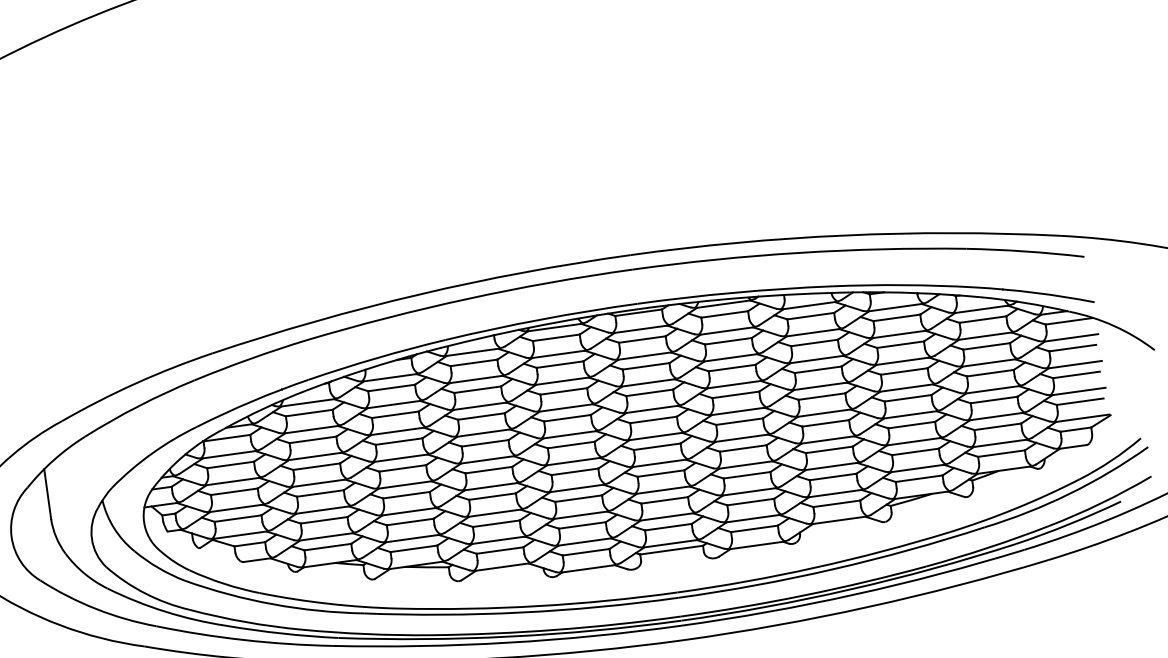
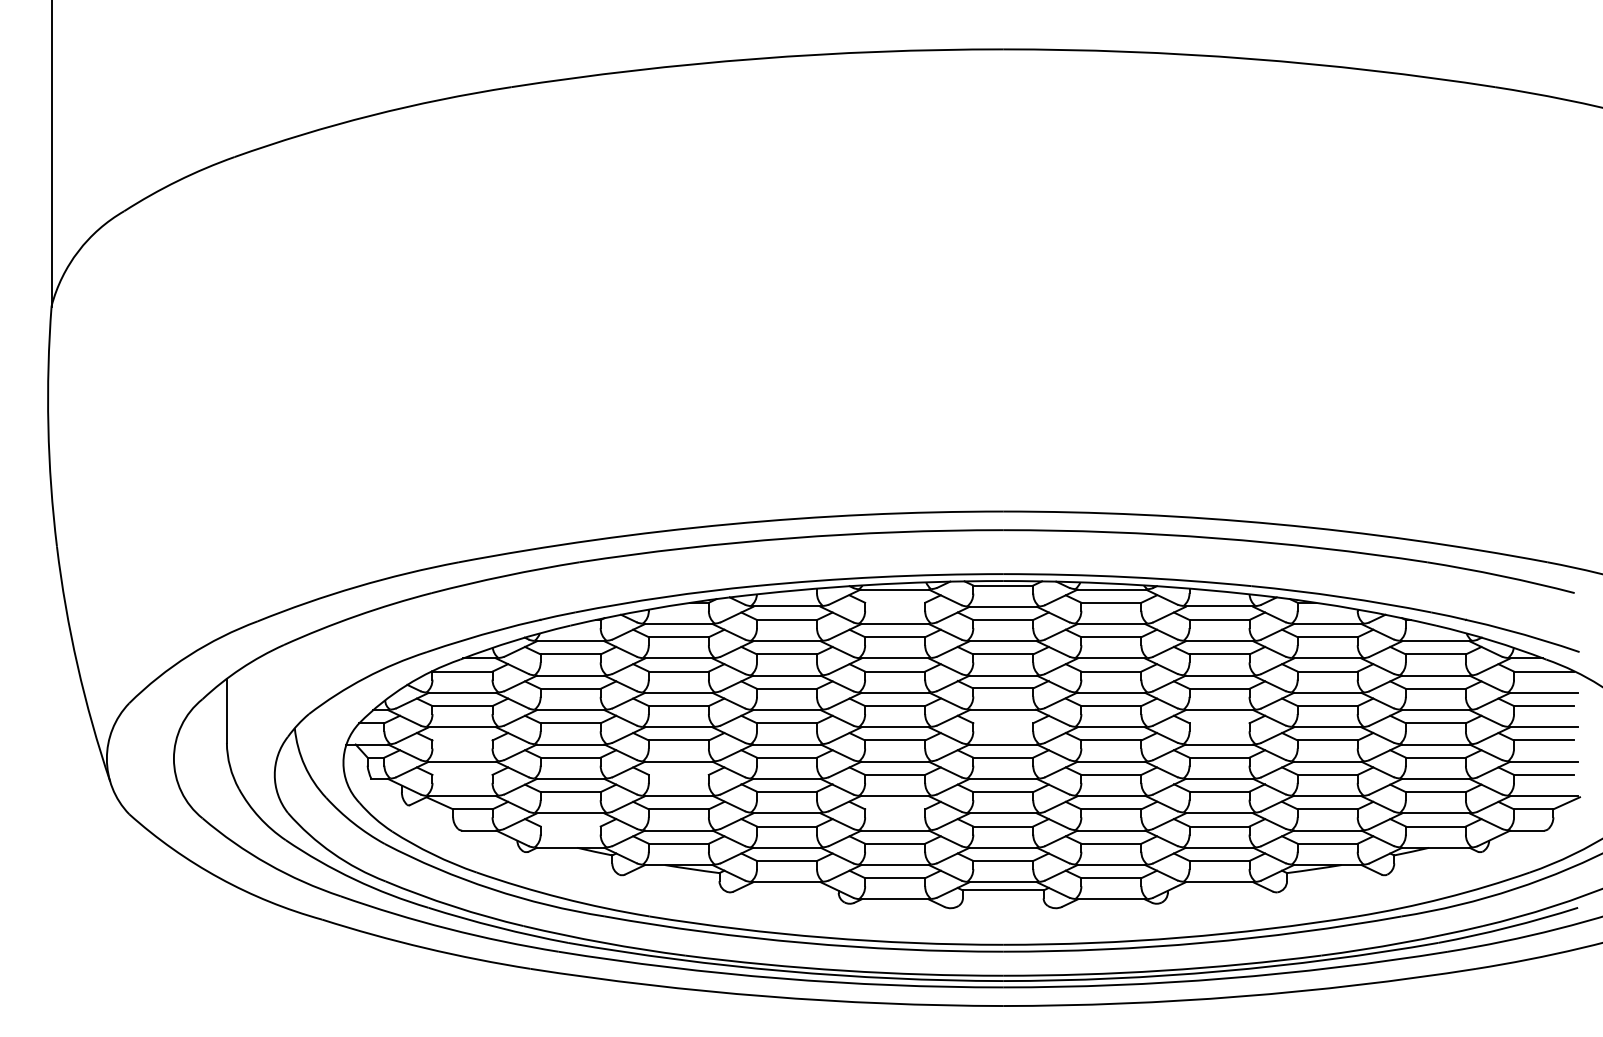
line: (556, 337) -> (895, 602), removed
line: (821, 396) -> (1219, 723), removed
line: (653, 420) -> (1003, 723), removed
line: (234, 491) -> (462, 740), removed
line: (406, 494) -> (678, 774), removed
line: (578, 498) -> (895, 809), removed
line: (238, 518) -> (462, 774), removed
line: (327, 547) -> (570, 826), removed

